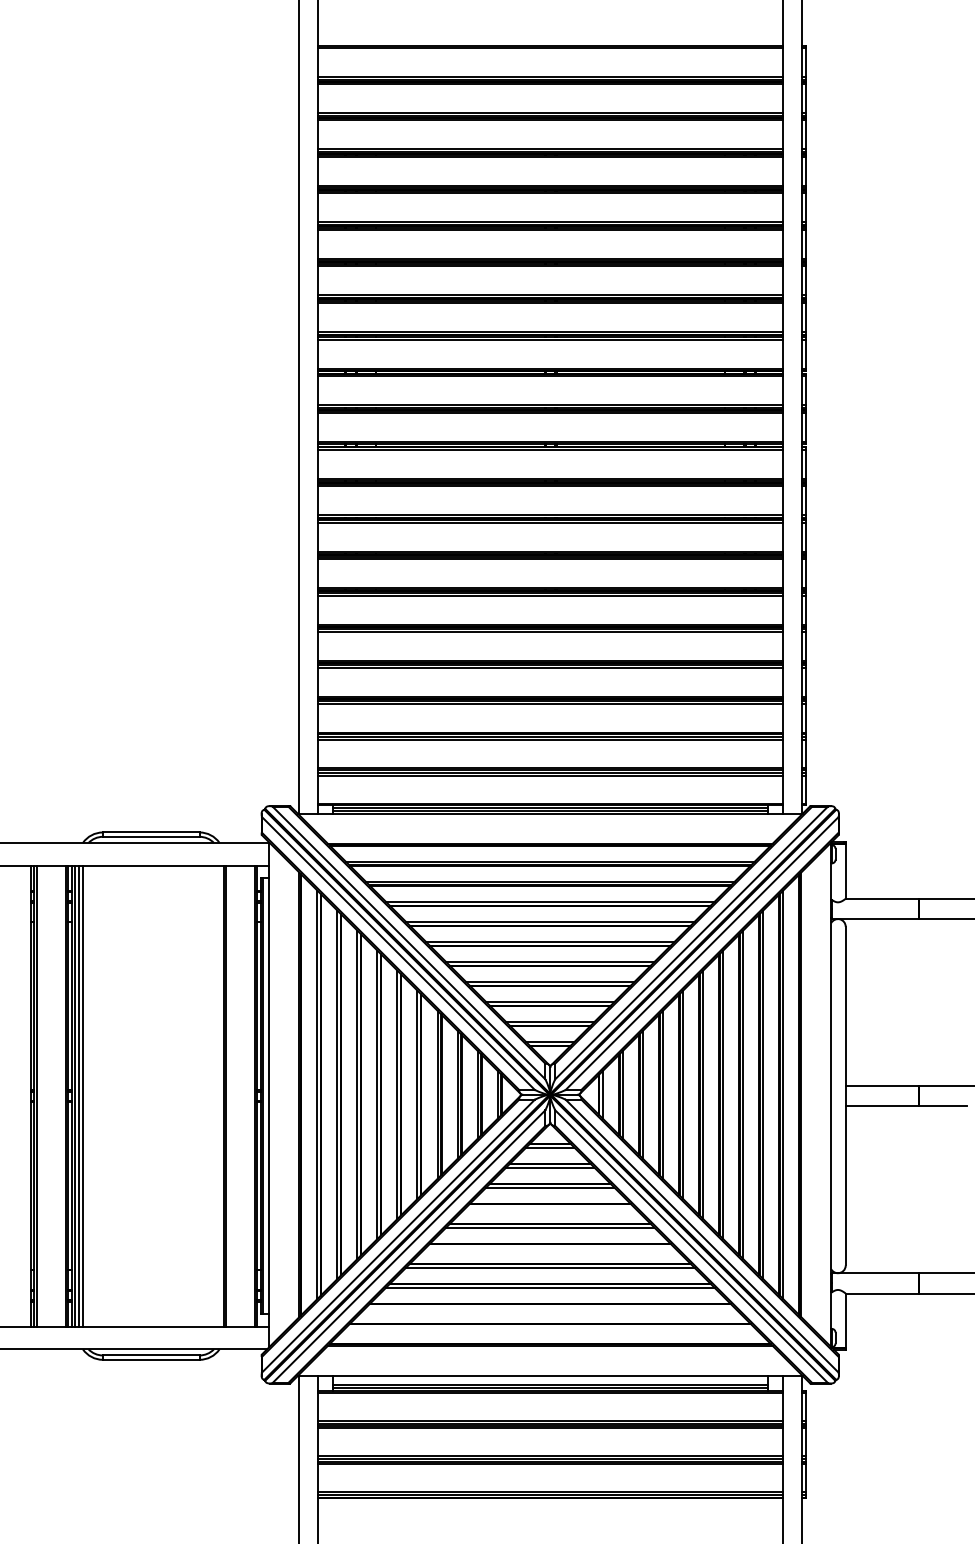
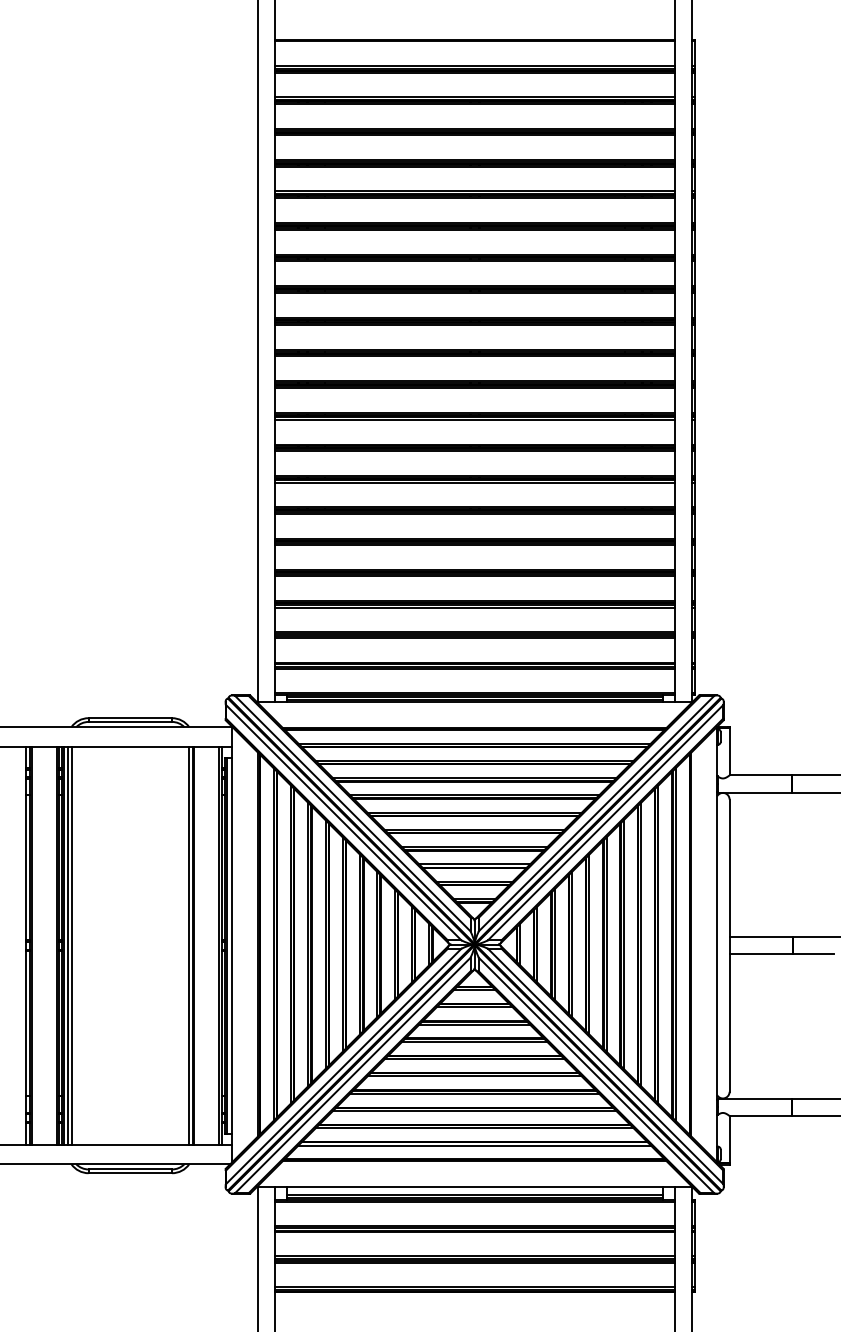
line: (219, 1095) -> (189, 945), added
line: (550, 1207) -> (474, 1041), added
line: (550, 1247) -> (474, 1076), added
line: (550, 1307) -> (474, 1128), added
line: (550, 1327) -> (474, 1145), added

